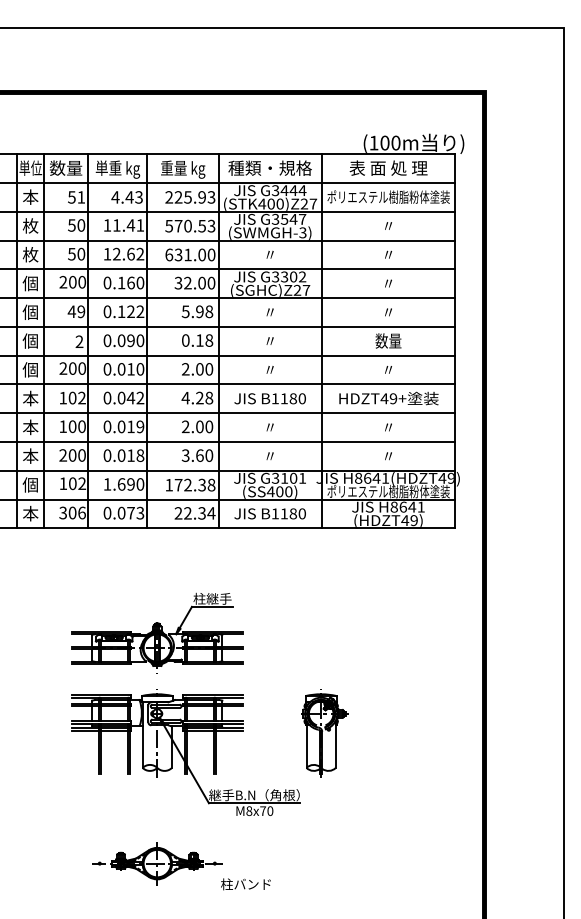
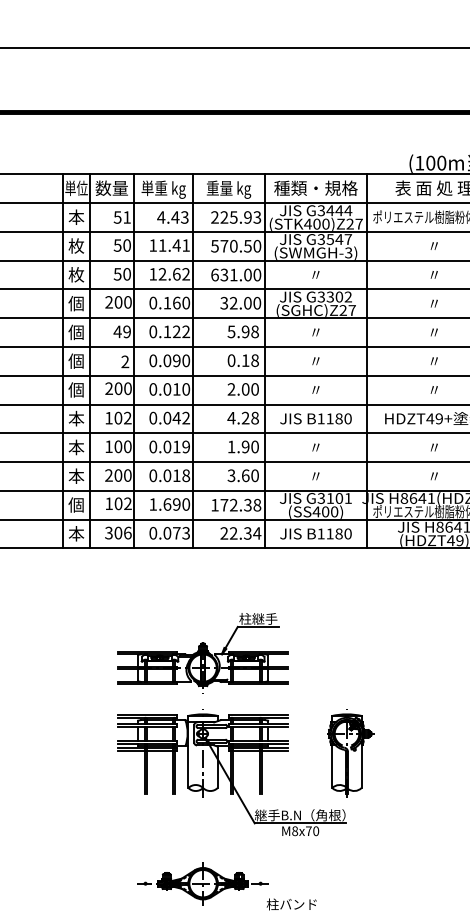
text: (211, 226) -> (257, 246), 570.53 -> 570.50
text: (388, 340) -> (434, 360), 数量 -> 〃
text: (192, 426) -> (238, 446), 2.00 -> 1.90
part: (324, 733) -> (350, 753), moved

